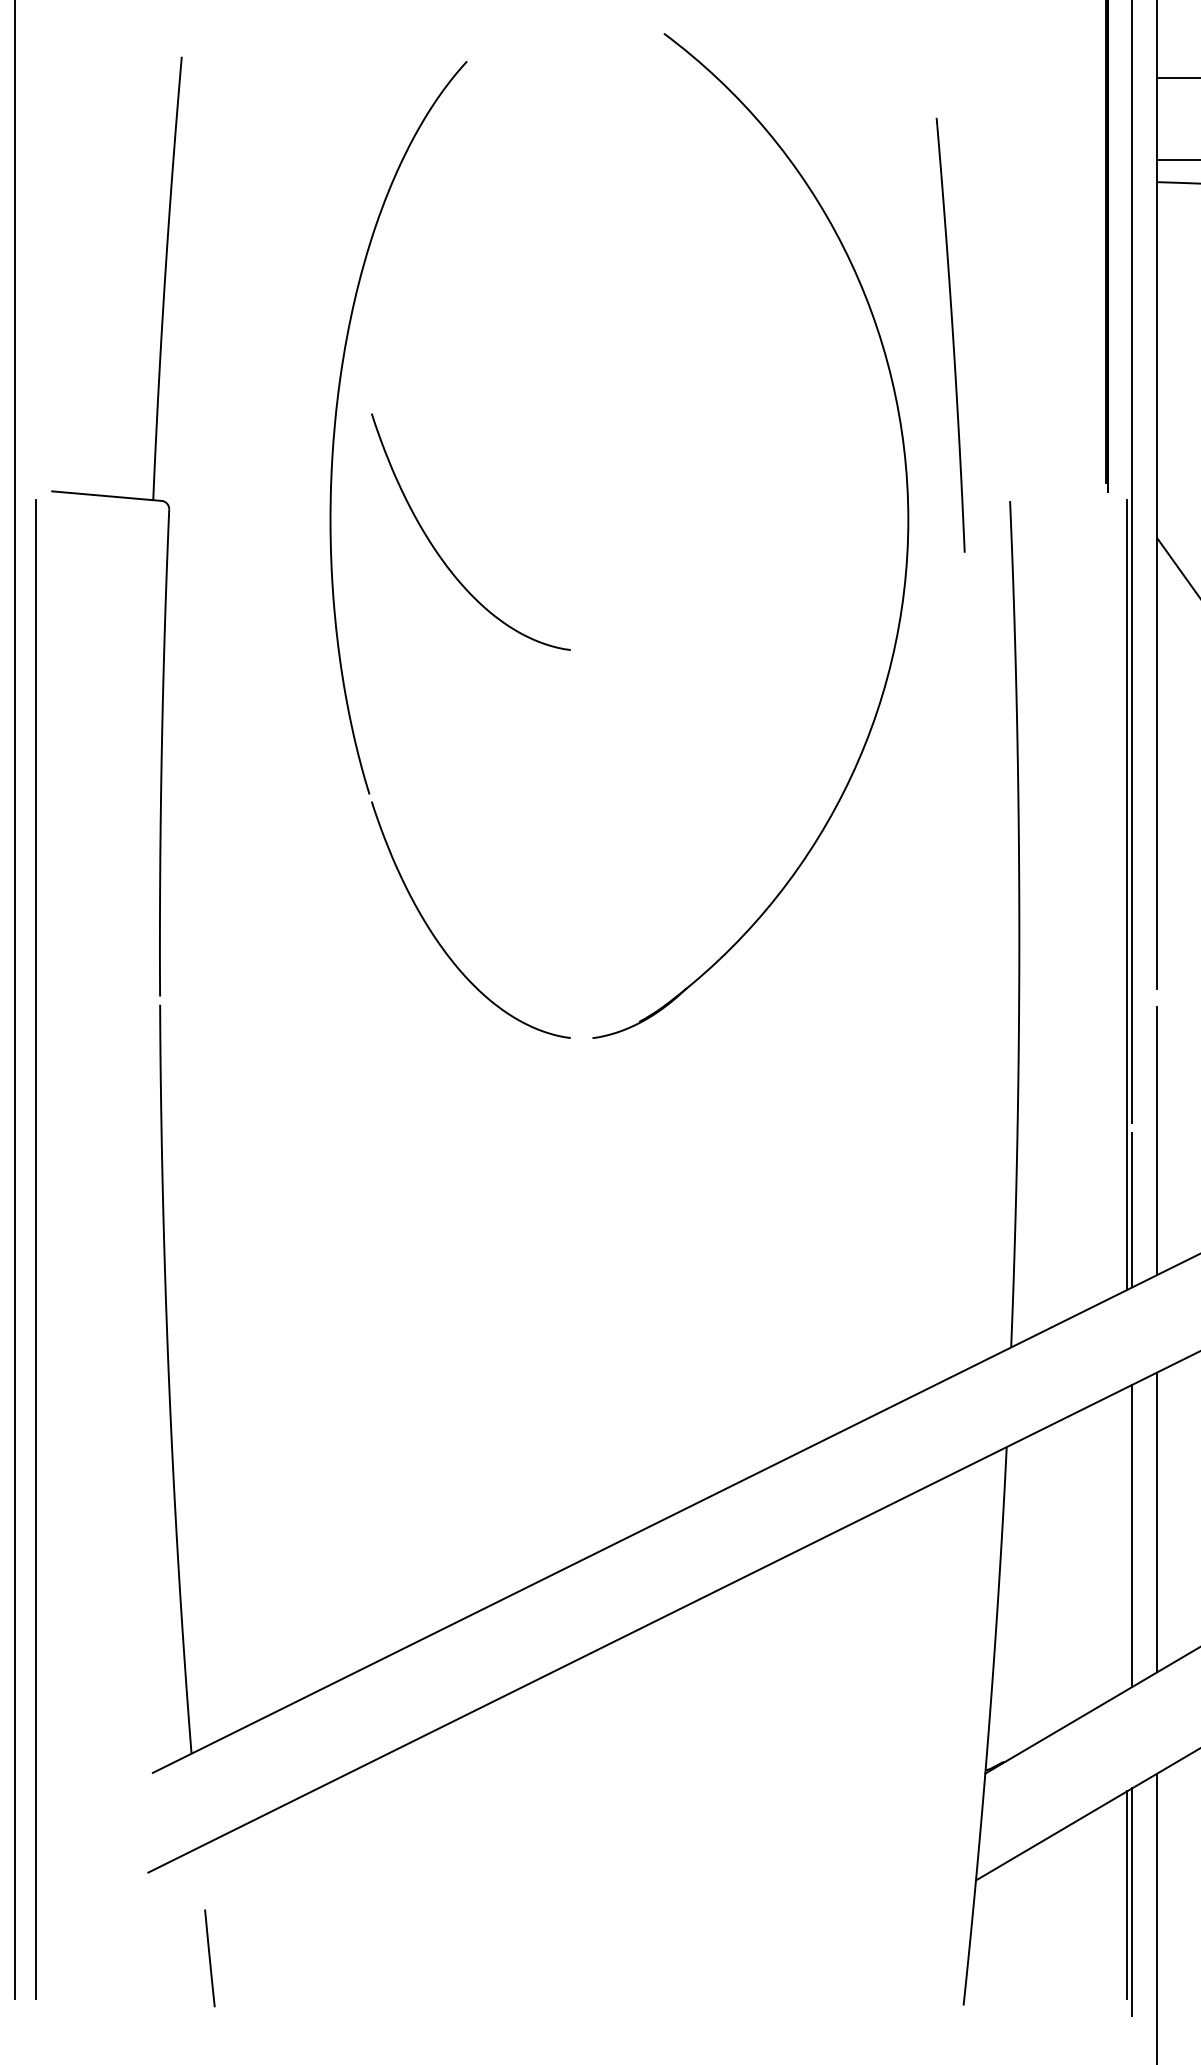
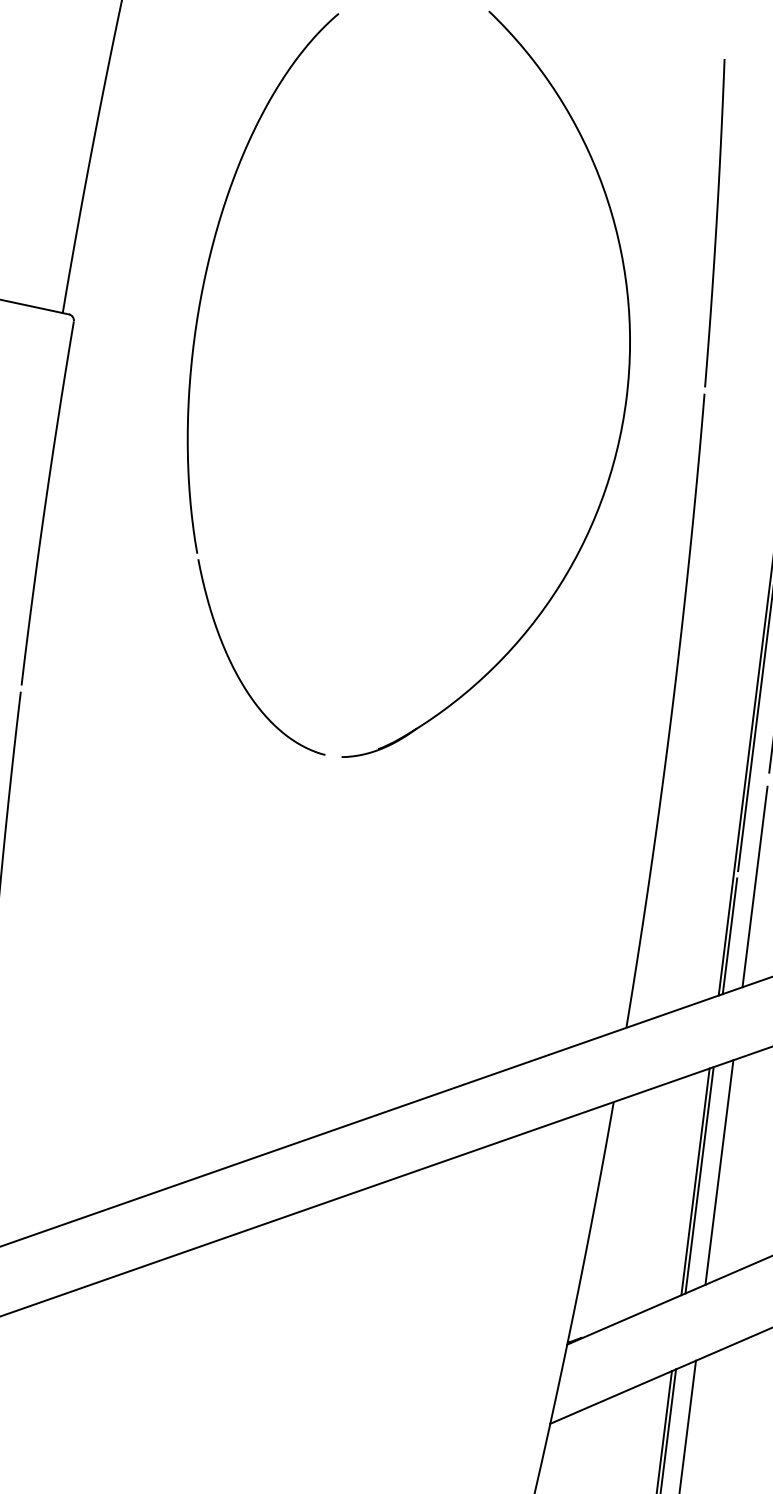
curve: (952, 334) -> (716, 222), moved
curve: (438, 552) -> (271, 378), removed
line: (1127, 1538) -> (695, 1181), added

